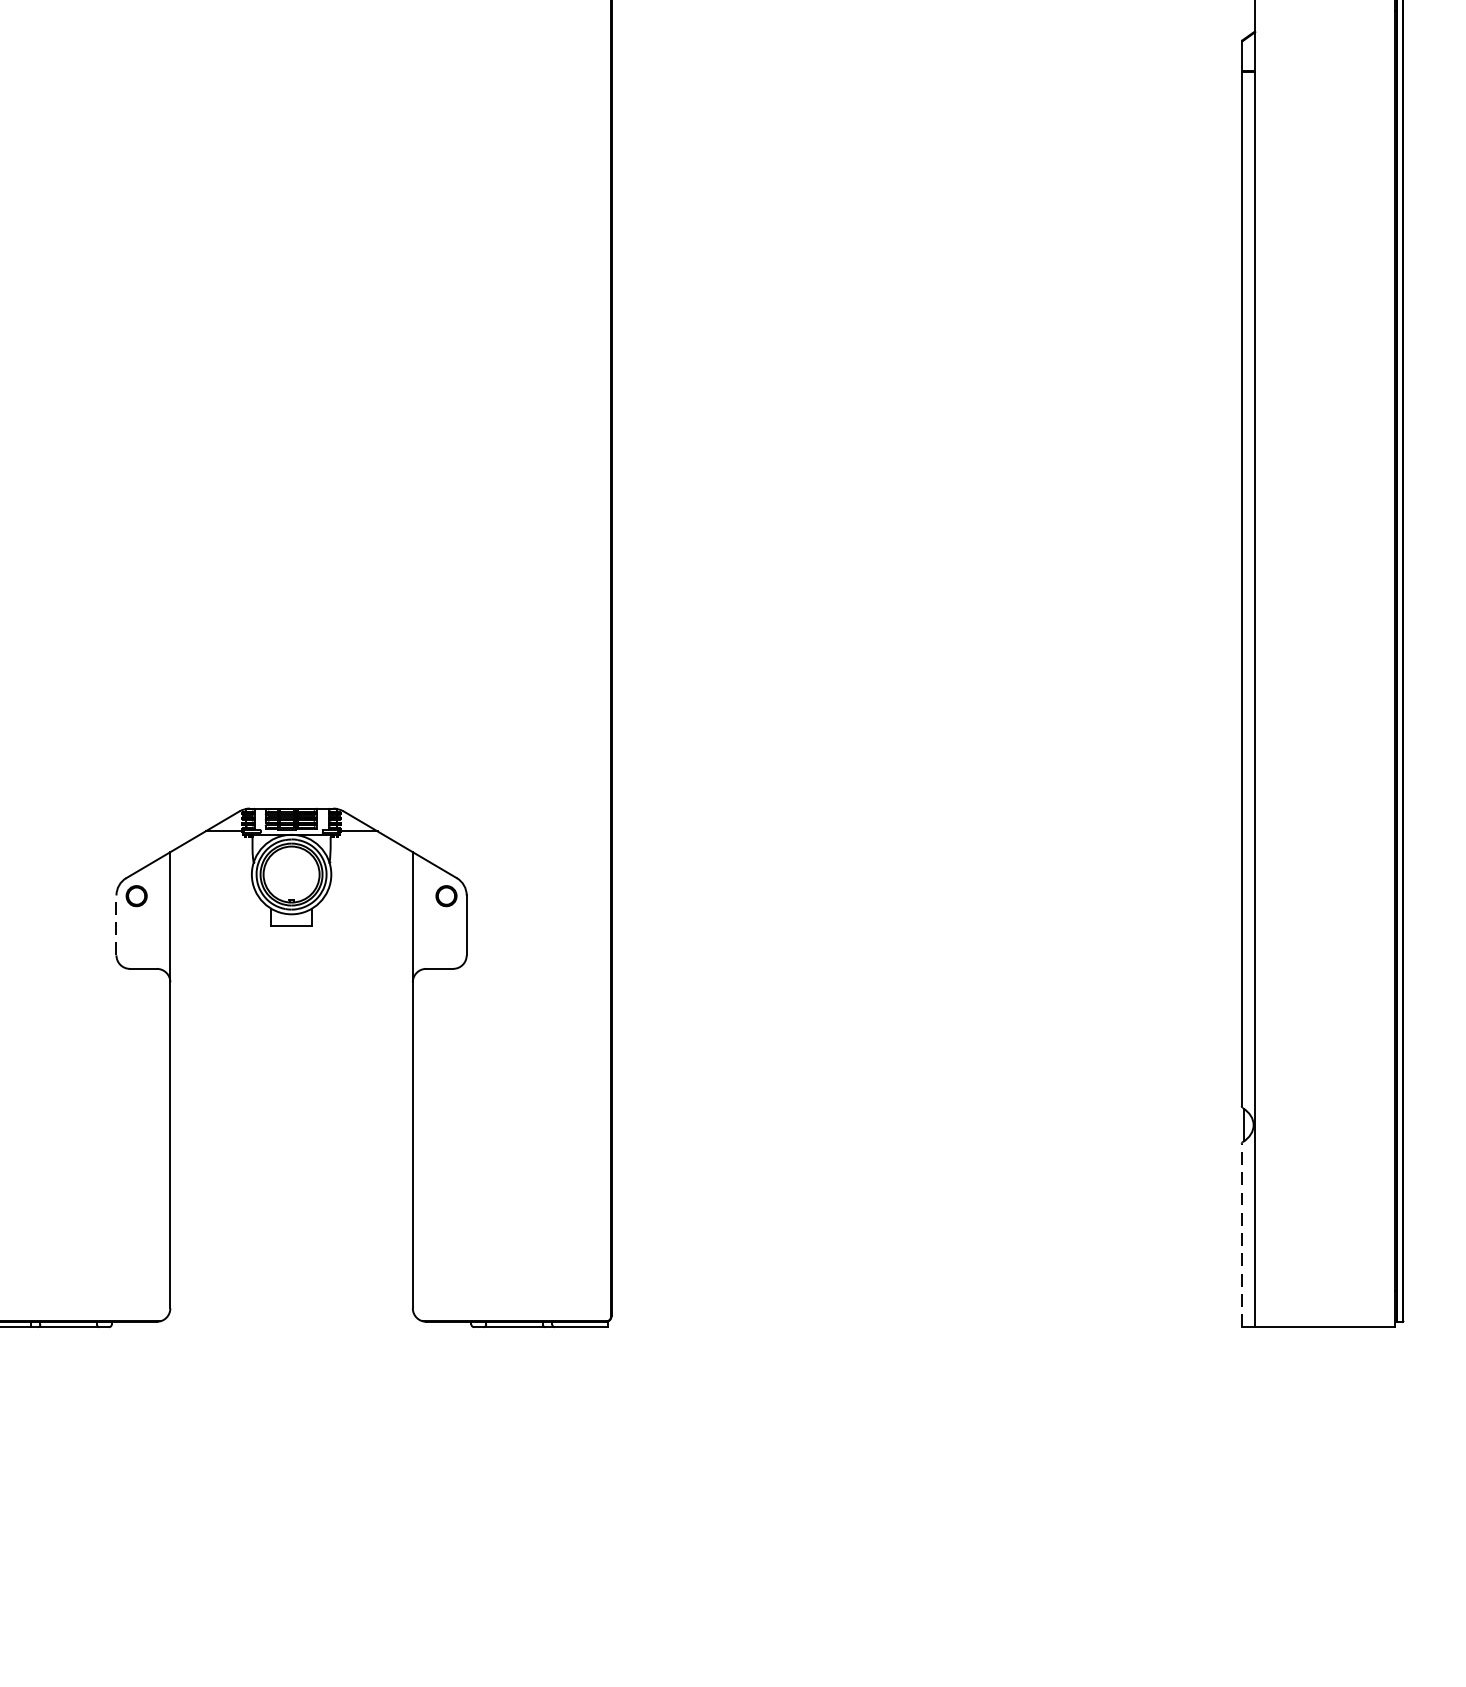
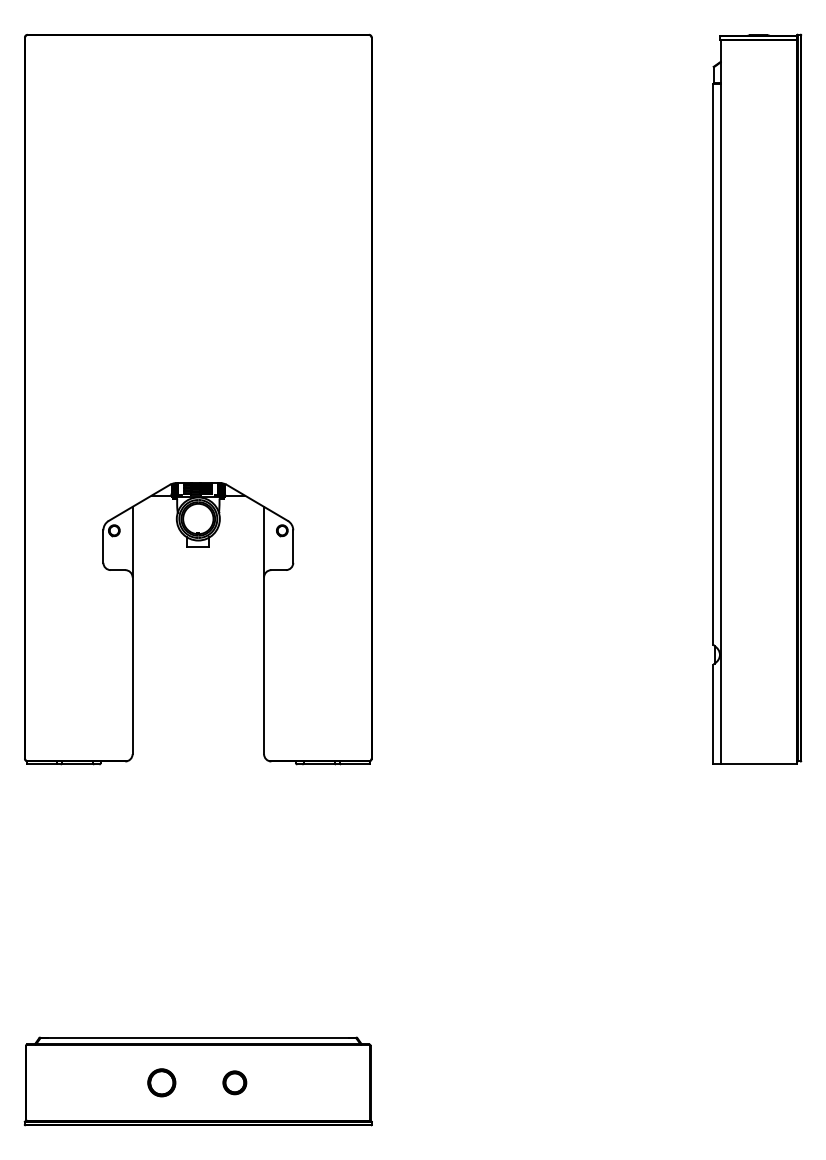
line: (116, 925) -> (103, 546), dashed -> solid
line: (1241, 1235) -> (713, 714), dashed -> solid

